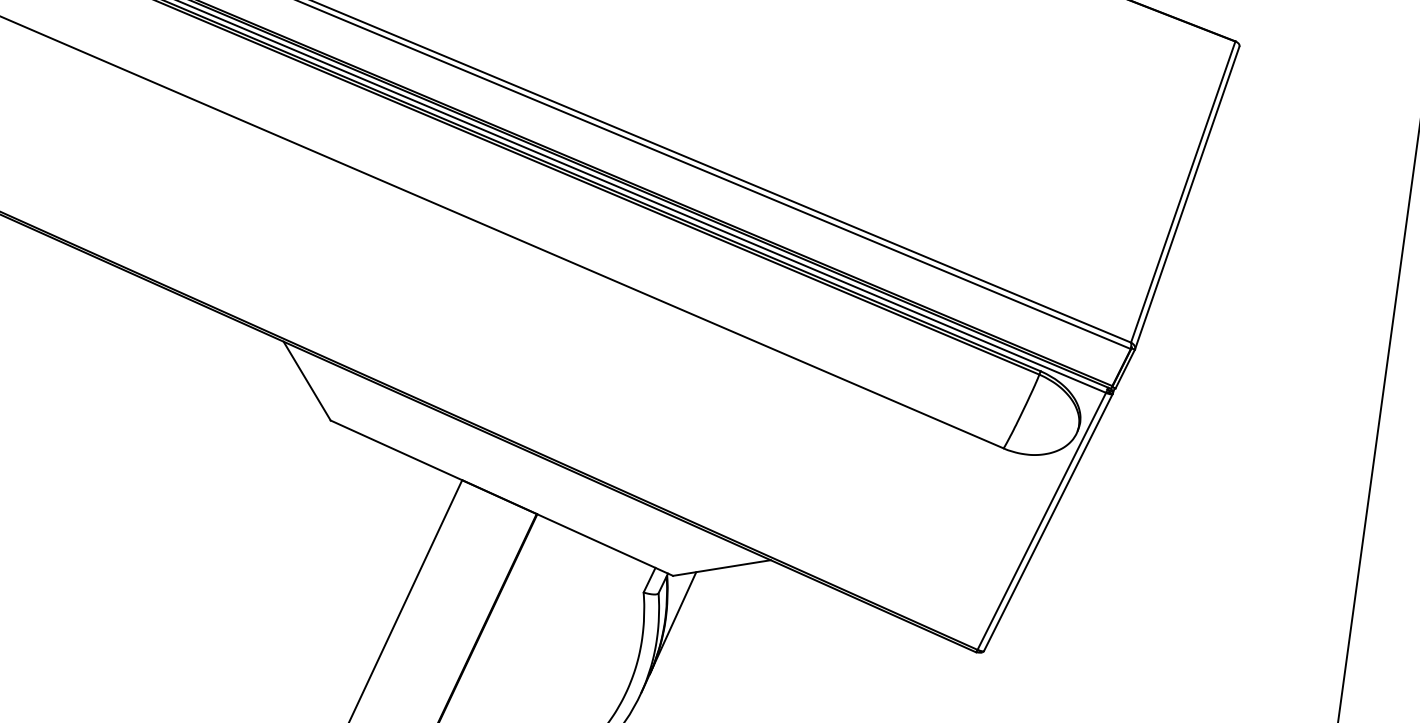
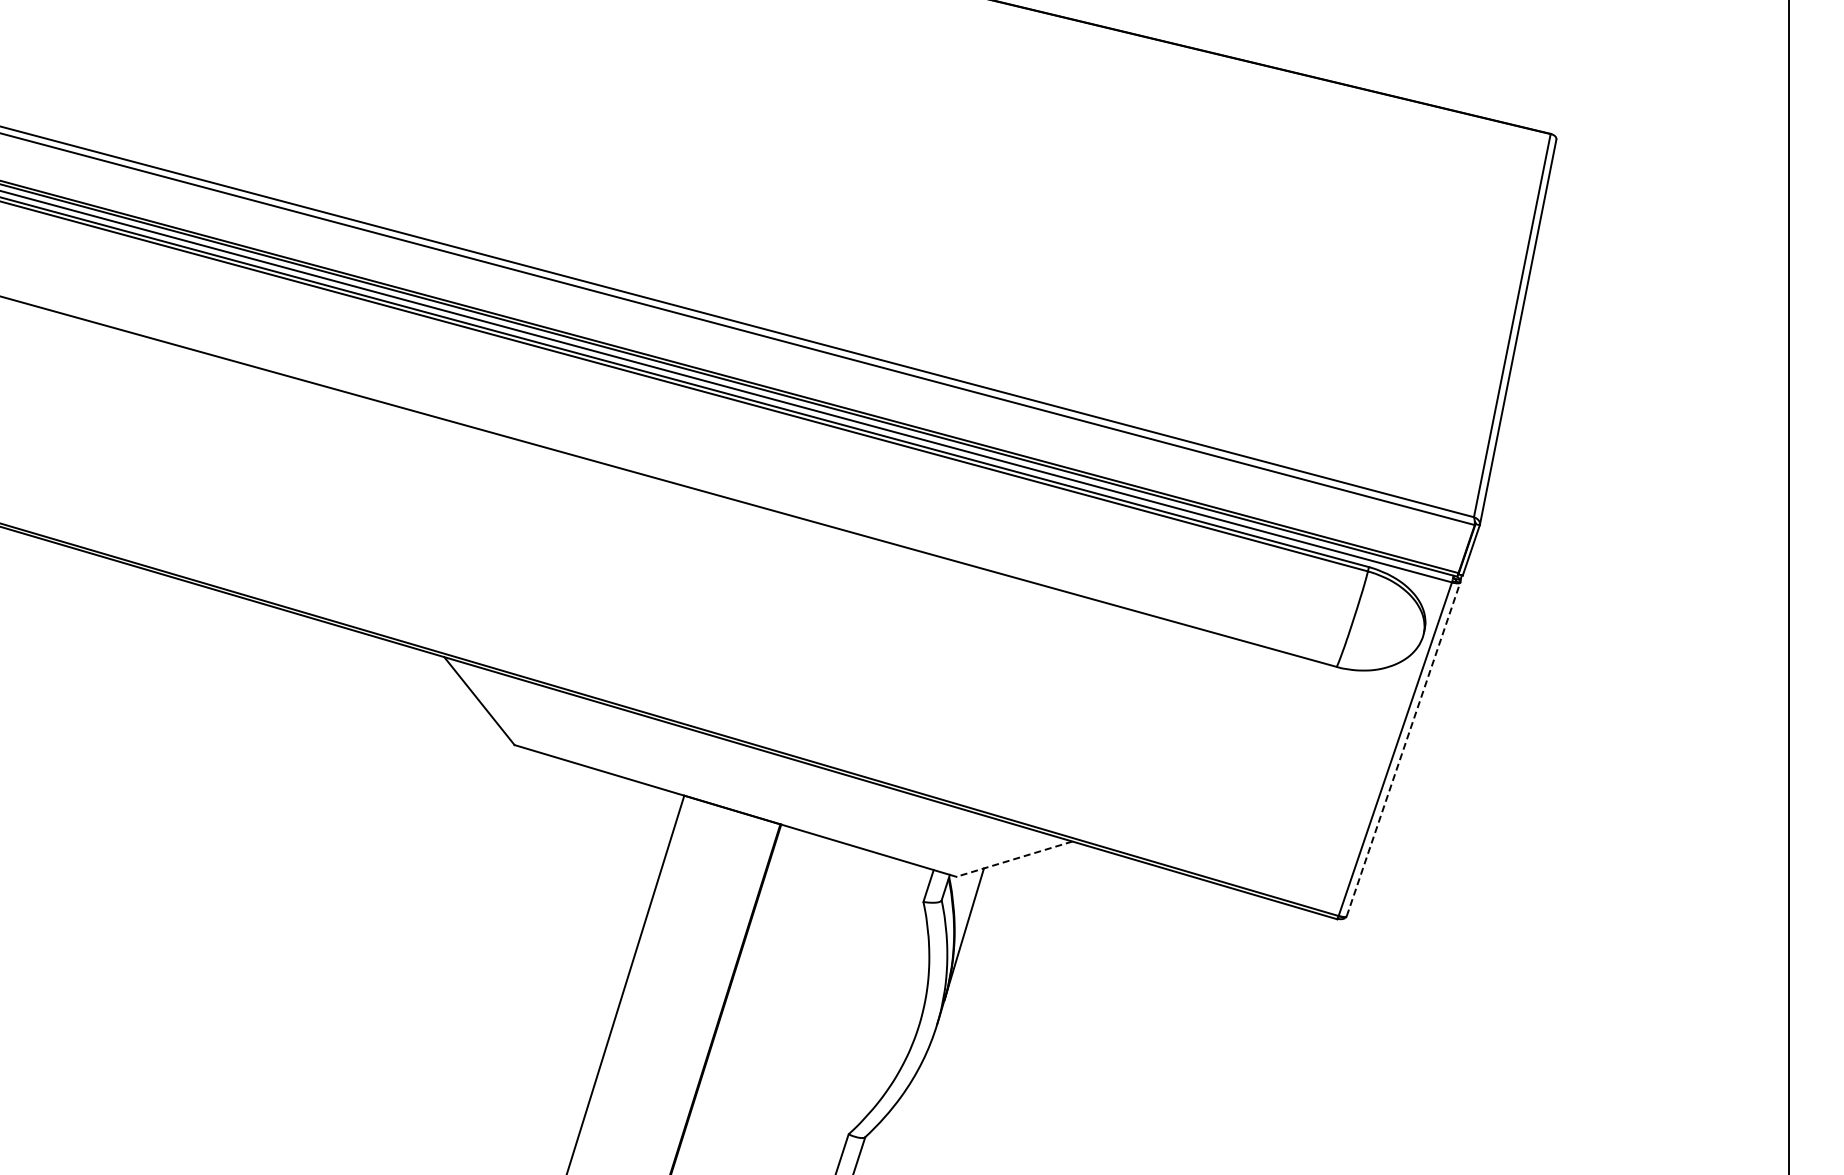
line: (1048, 522) -> (1403, 749), solid -> dashed
line: (721, 568) -> (1014, 859), solid -> dashed

